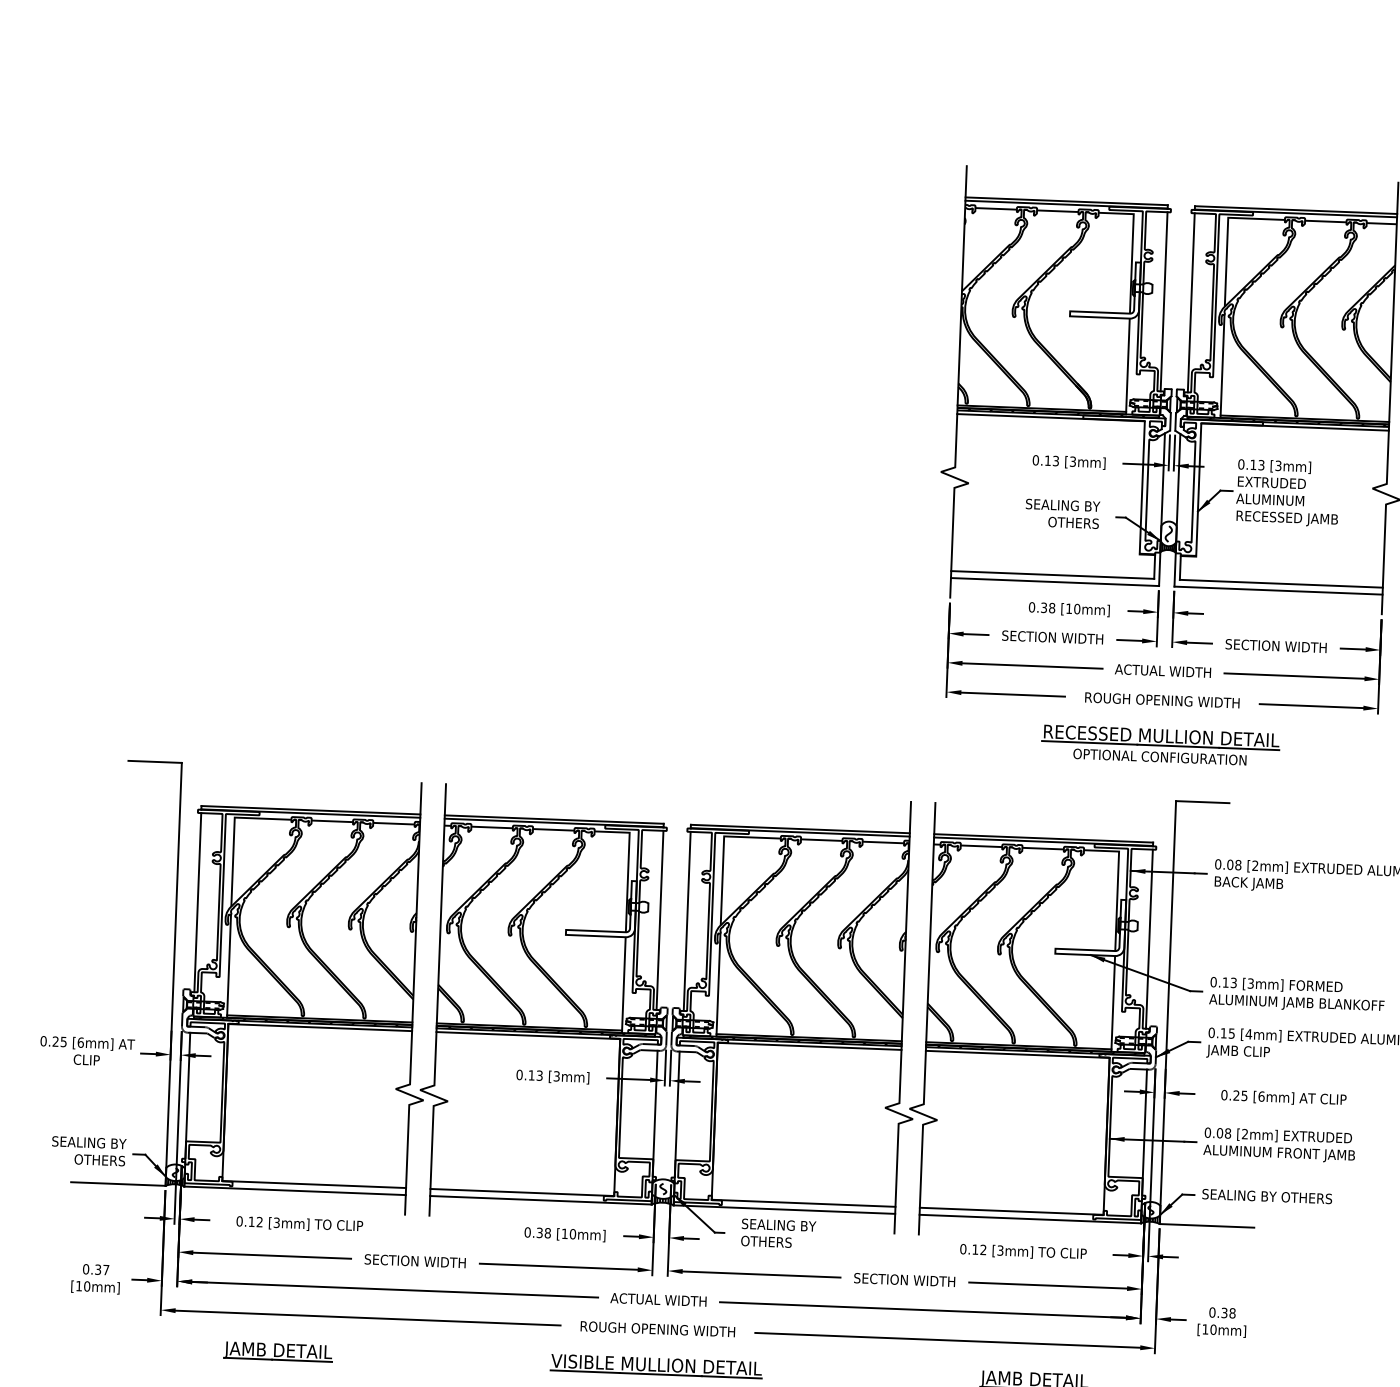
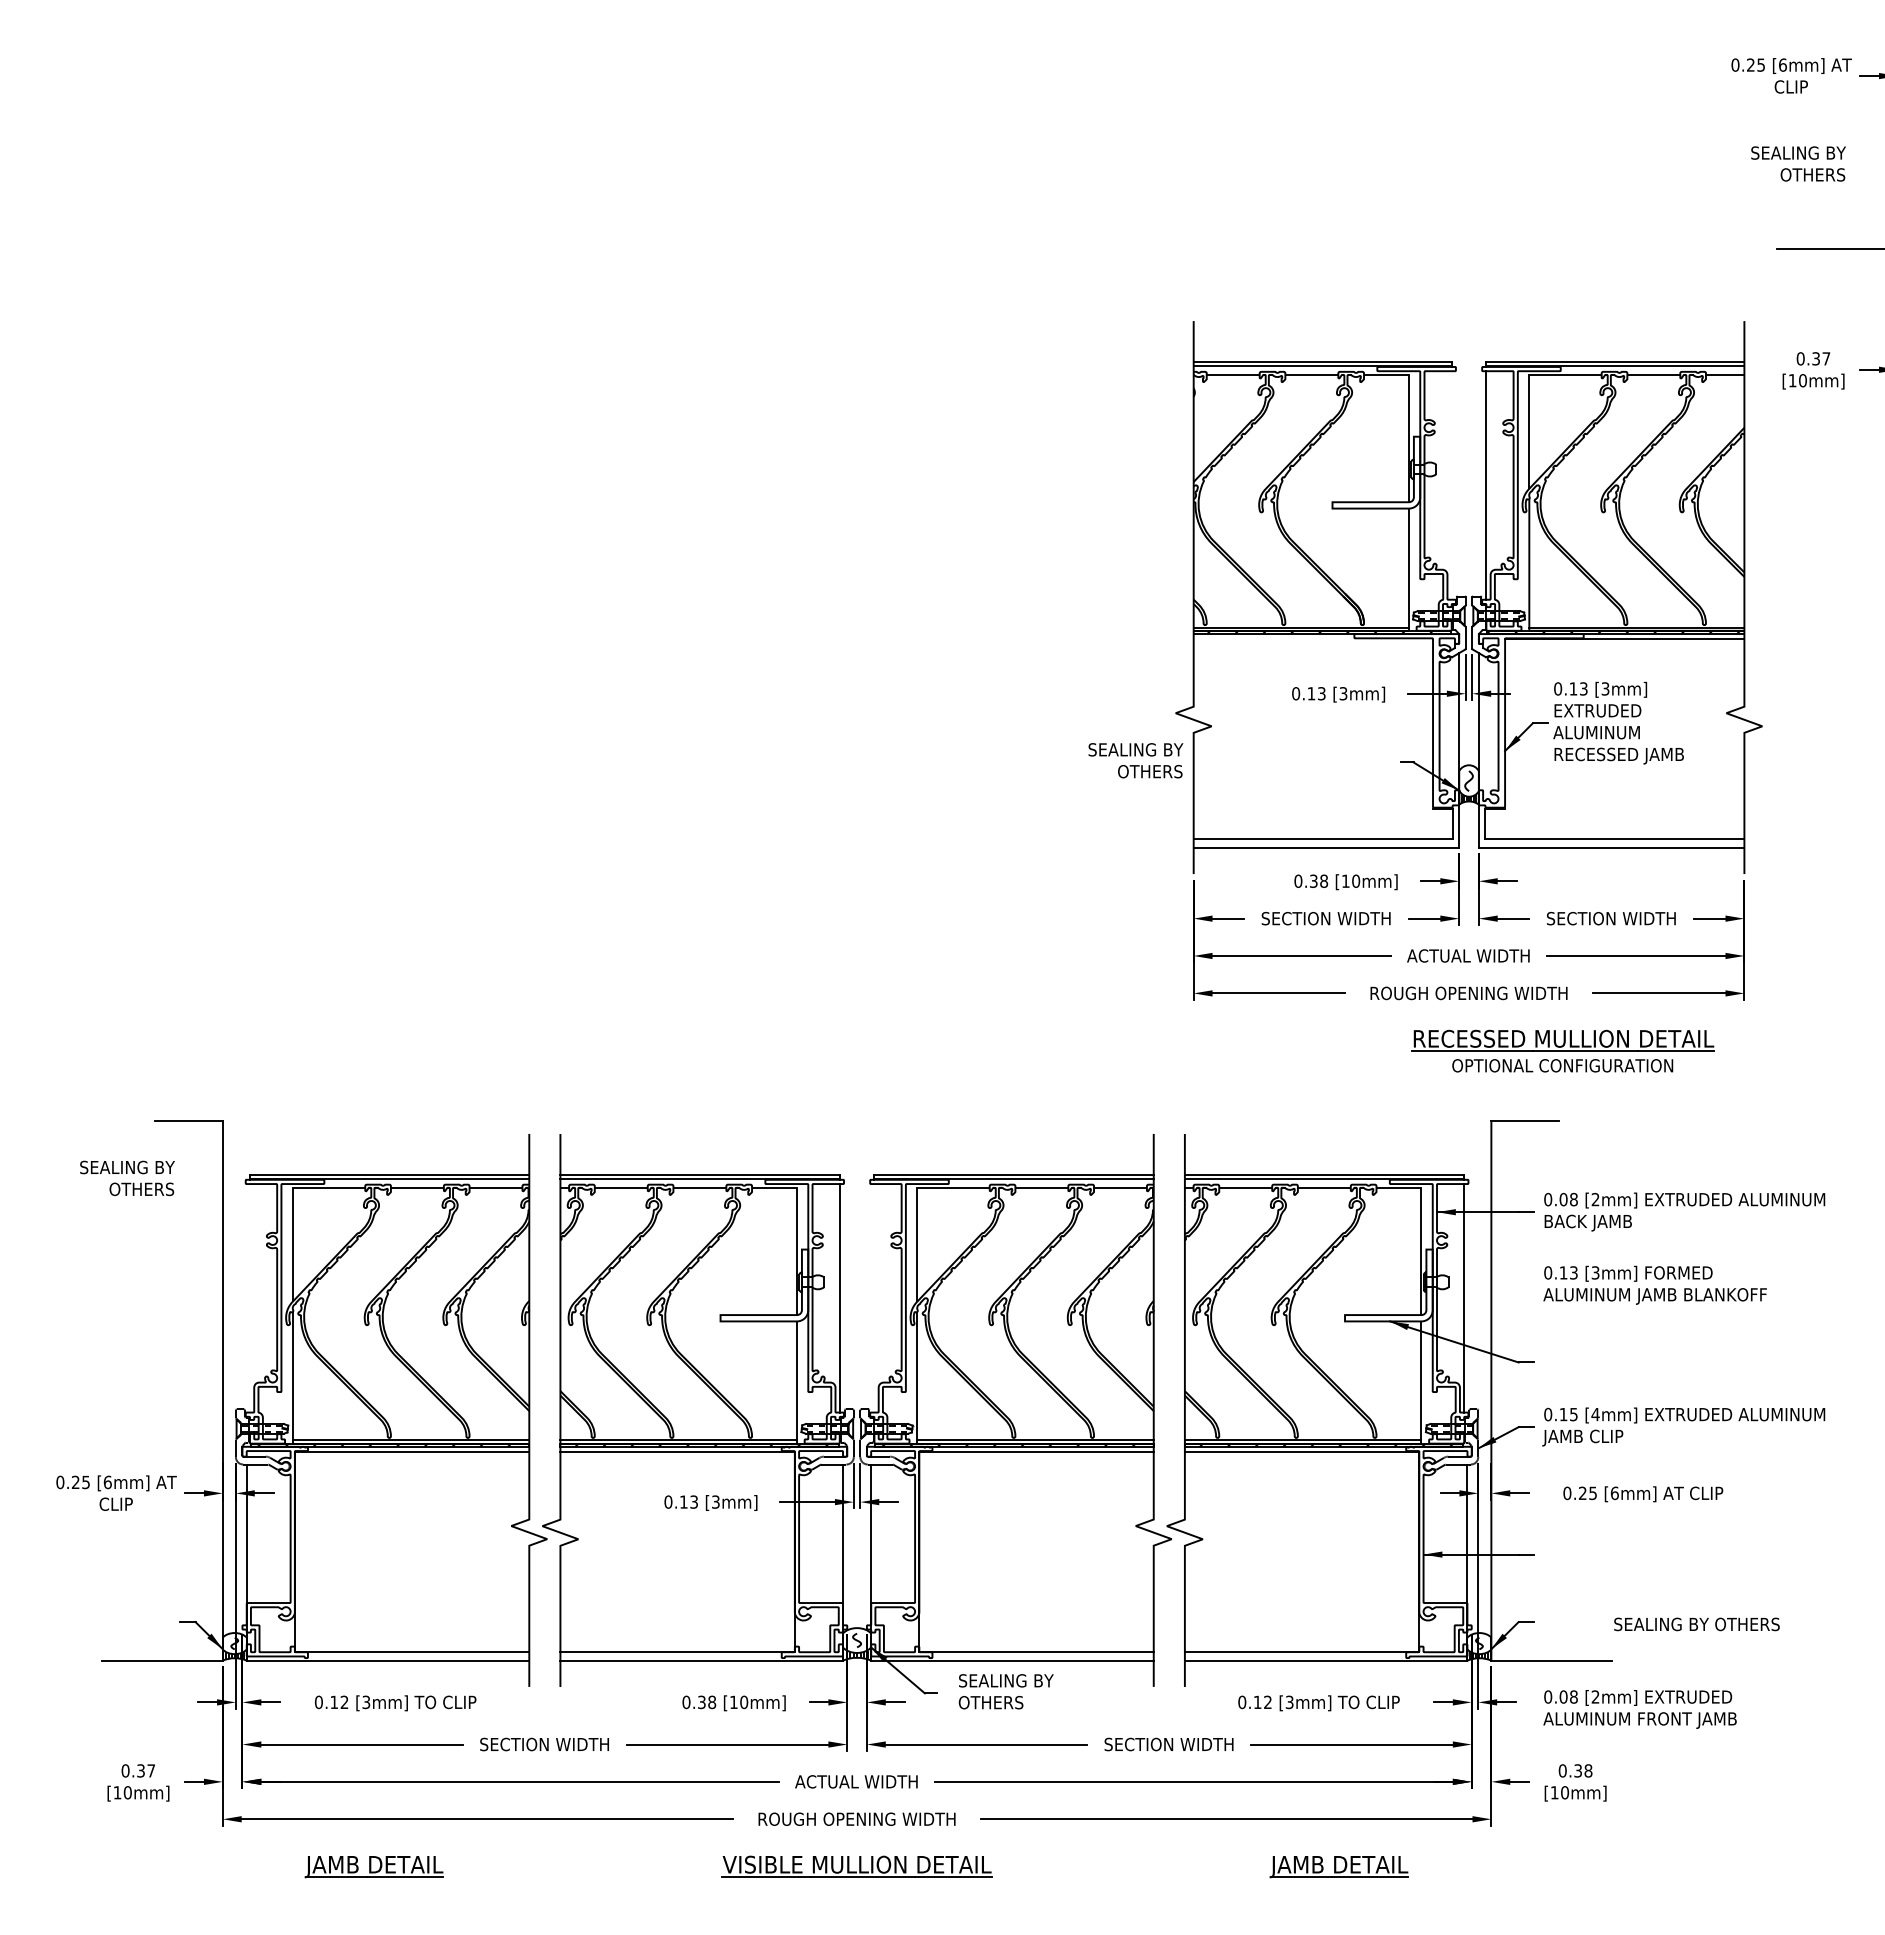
line: (1163, 301) -> (1451, 485), removed
line: (1051, 417) -> (1313, 638), removed
text: (1062, 513) -> (1135, 760), moved
part: (1160, 745) -> (1562, 1050), moved
line: (197, 902) -> (249, 1298), removed
line: (687, 921) -> (874, 1298), removed
text: (1296, 994) -> (1654, 1284), moved
text: (1279, 1145) -> (1639, 1709), moved
text: (88, 1151) -> (127, 1178), moved
text: (1266, 1196) -> (1696, 1624), moved

